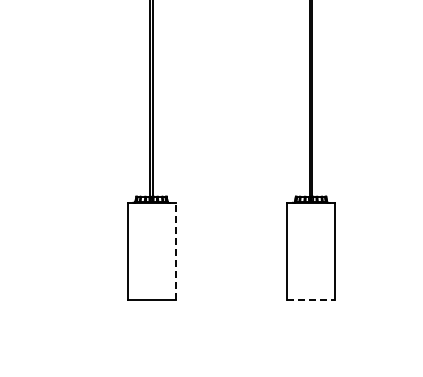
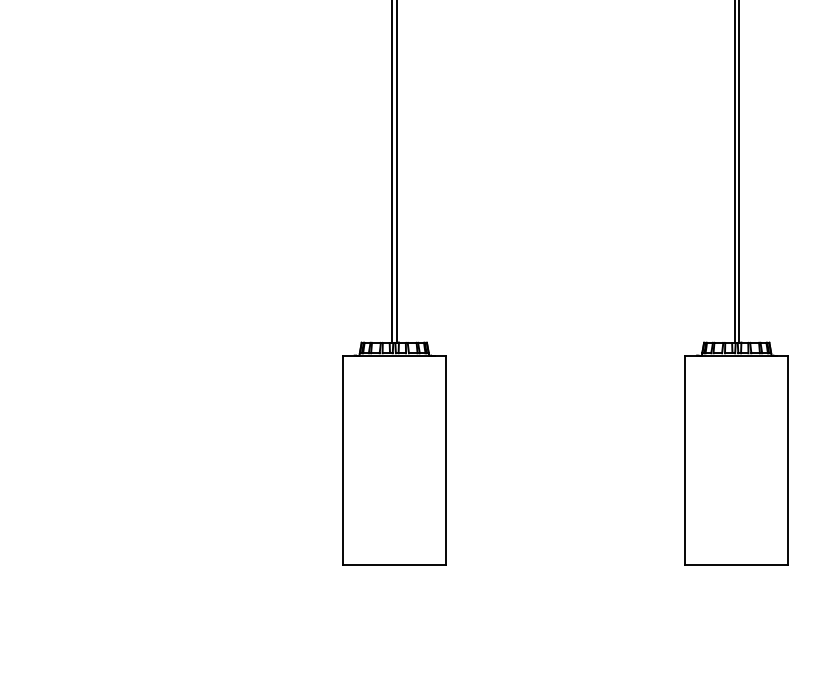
line: (175, 251) -> (445, 460), dashed -> solid
line: (311, 300) -> (737, 565), dashed -> solid

